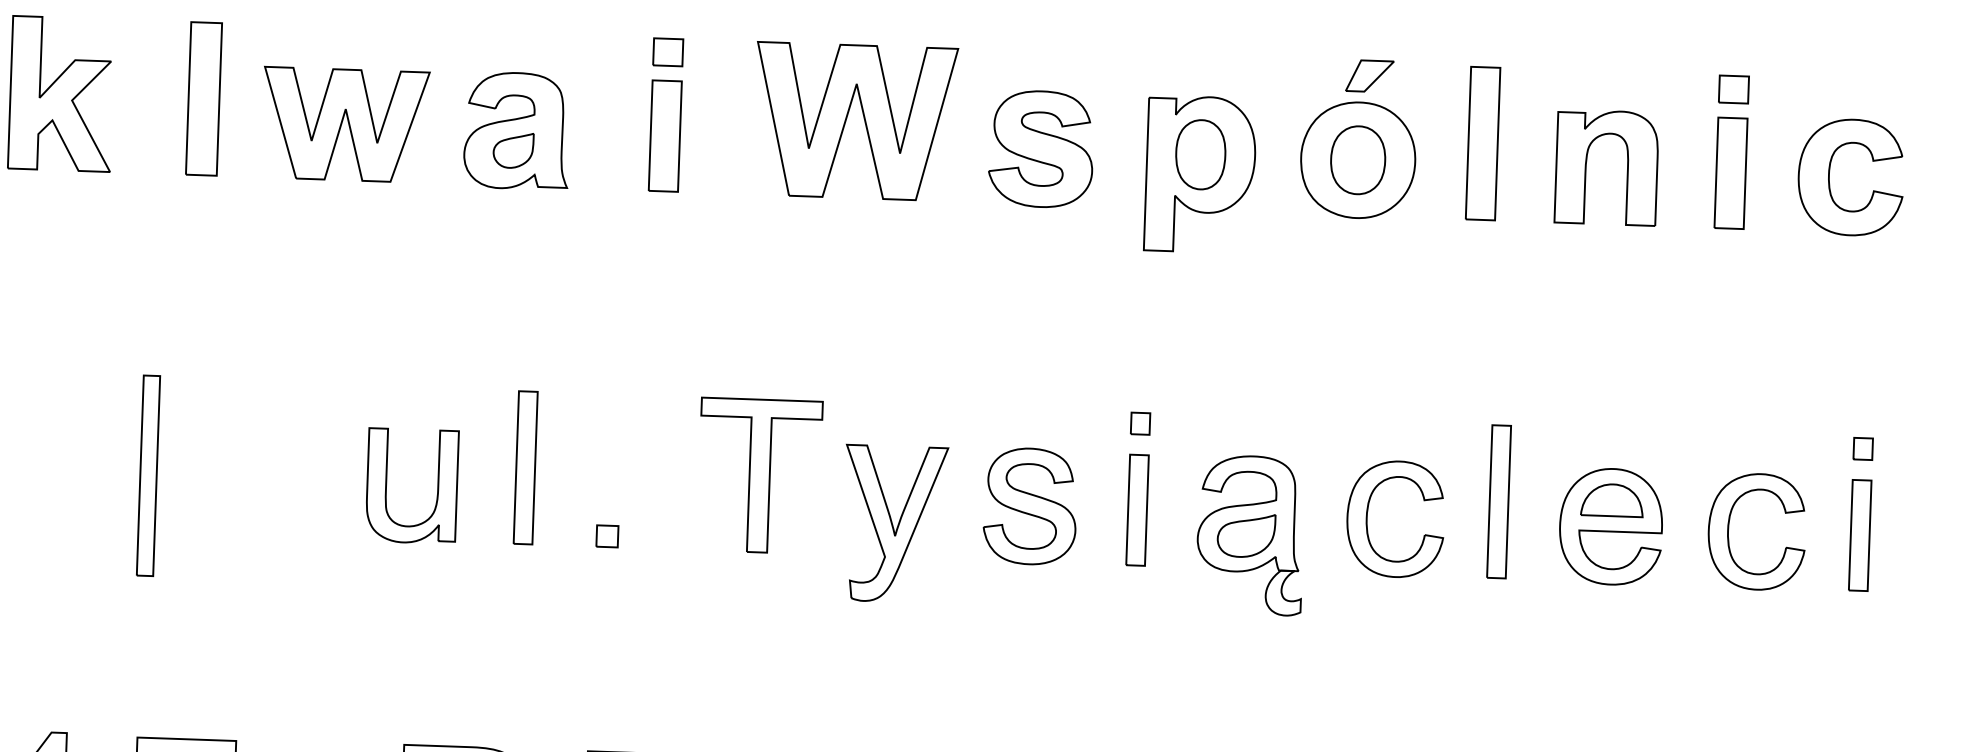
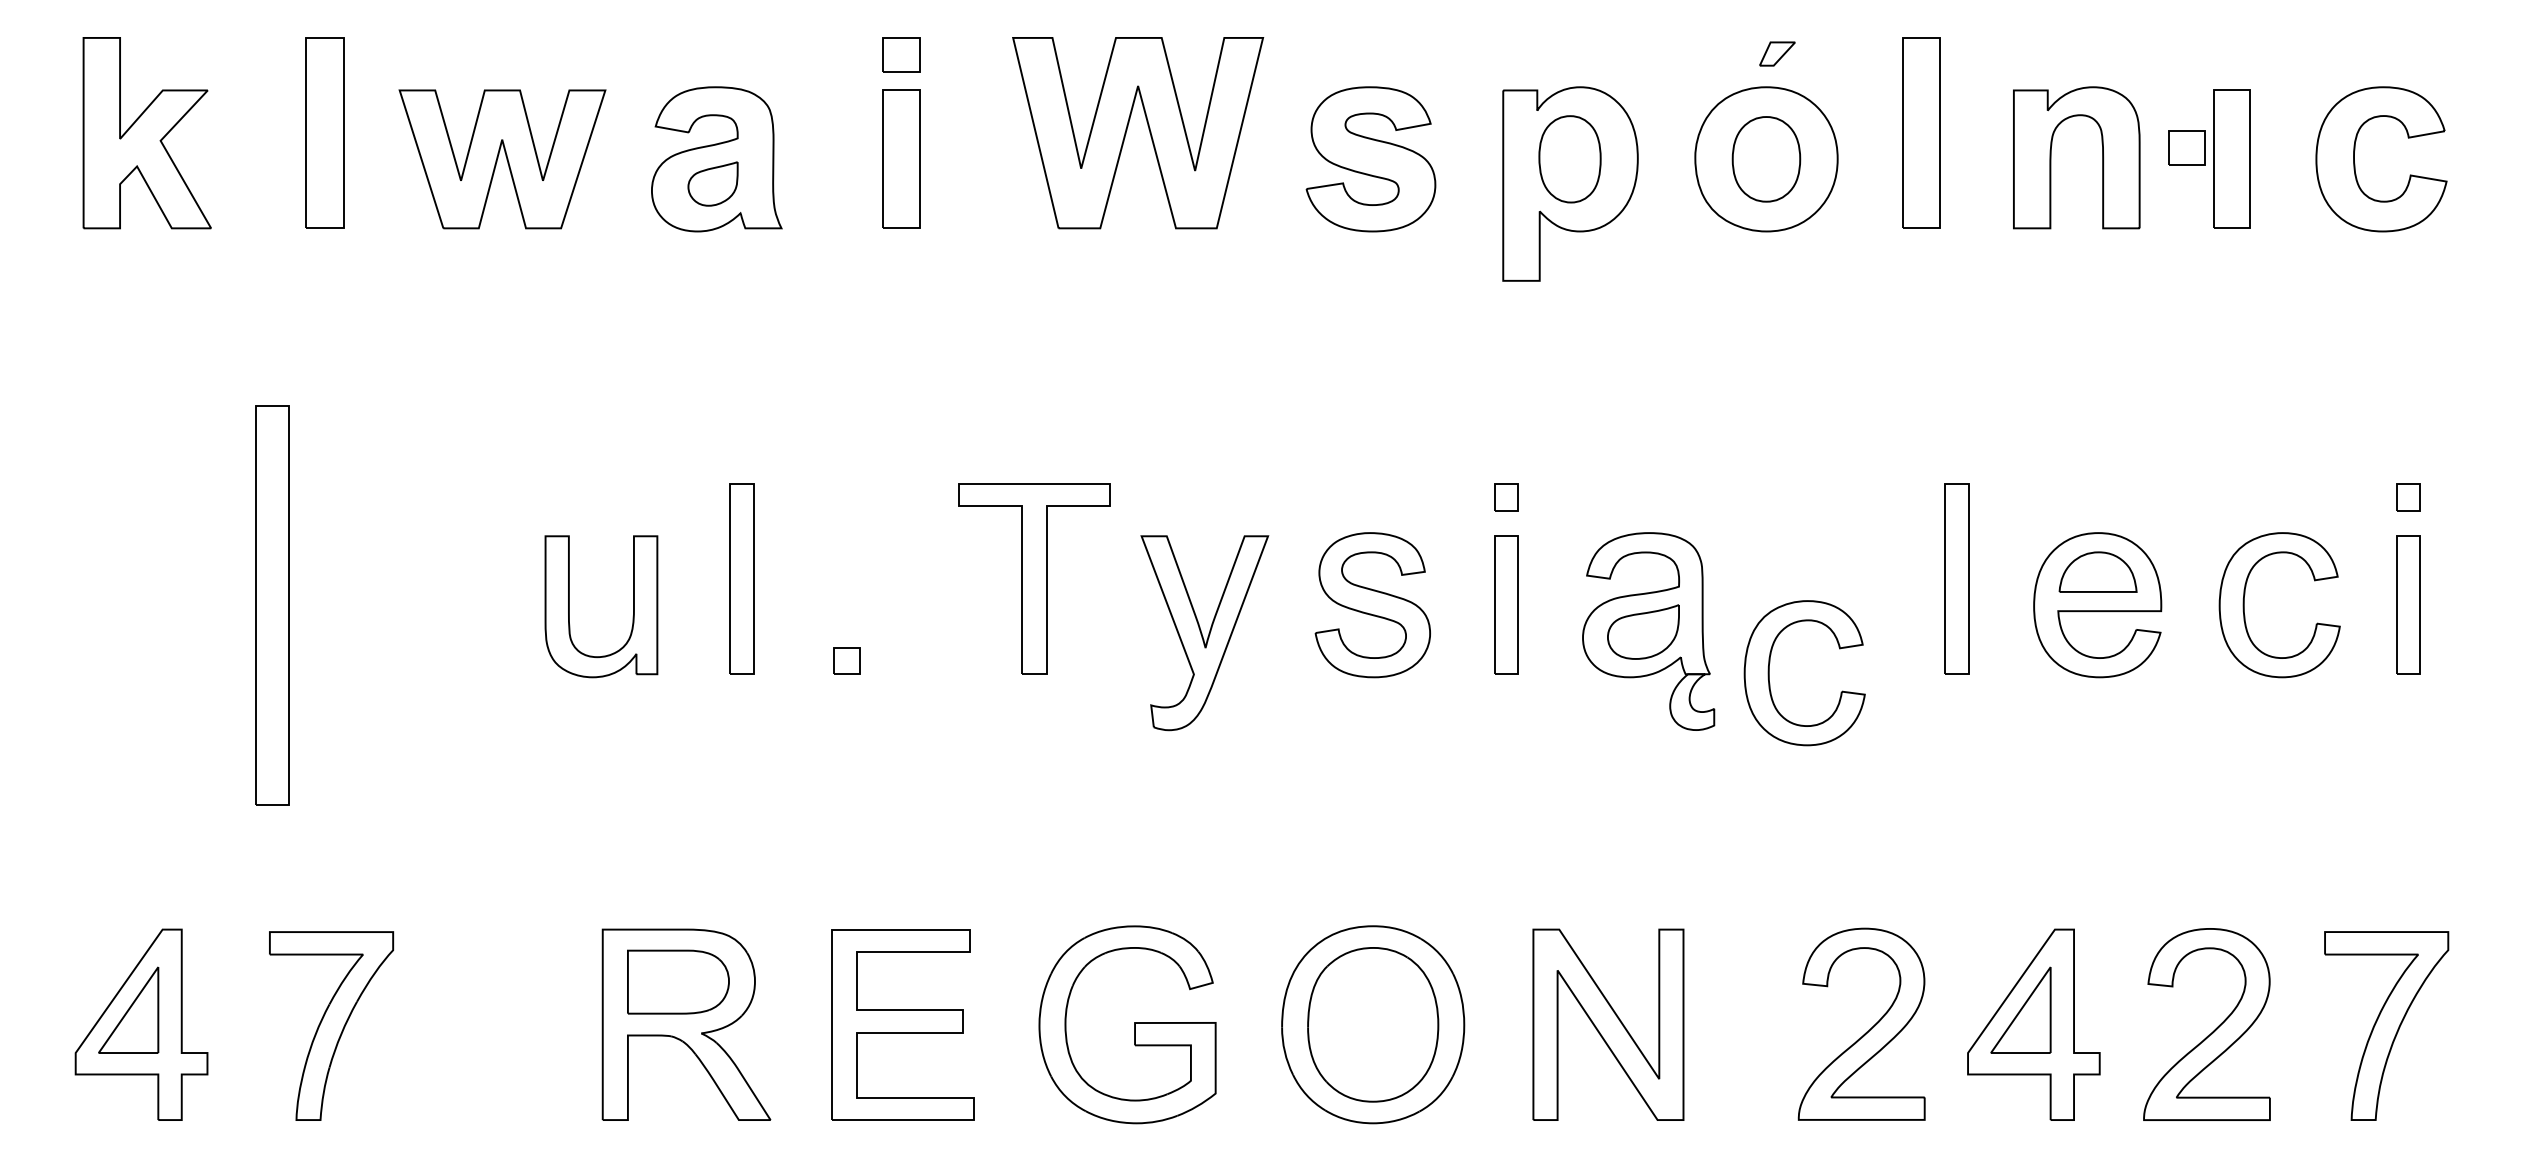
part: (1369, 75) -> (1777, 53), size x0.6
part: (1733, 89) -> (2186, 147), moved
part: (147, 475) -> (271, 605), size x1.6
part: (1367, 518) -> (1769, 673), moved

